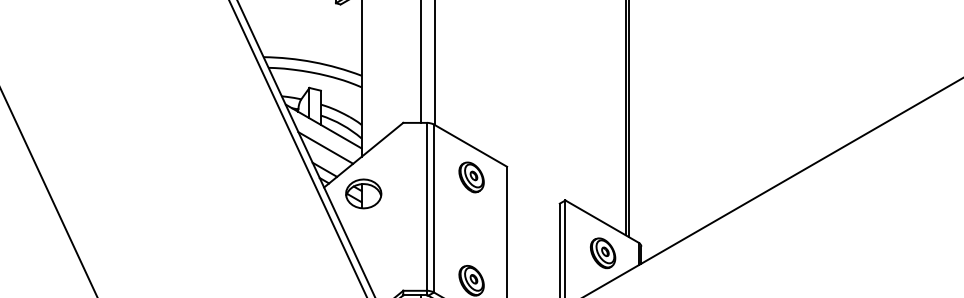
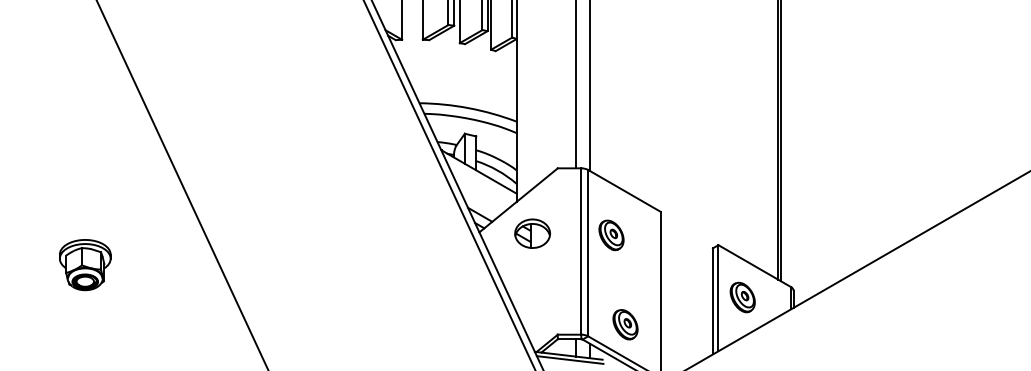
line: (325, 147) -> (480, 192), removed
part: (471, 177) -> (611, 235), moved
part: (363, 193) -> (532, 233), moved
part: (602, 253) -> (742, 297), moved

